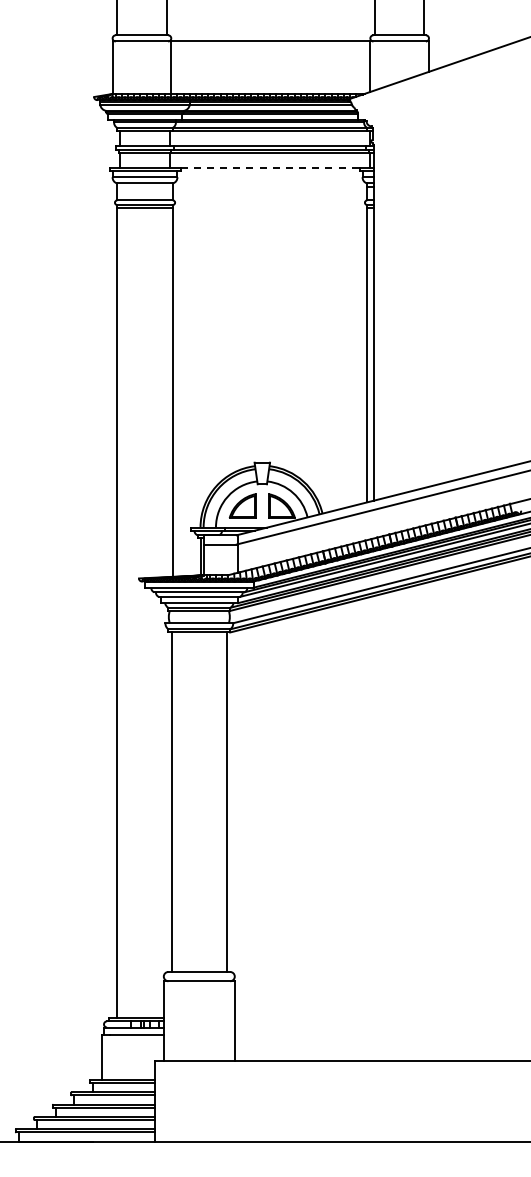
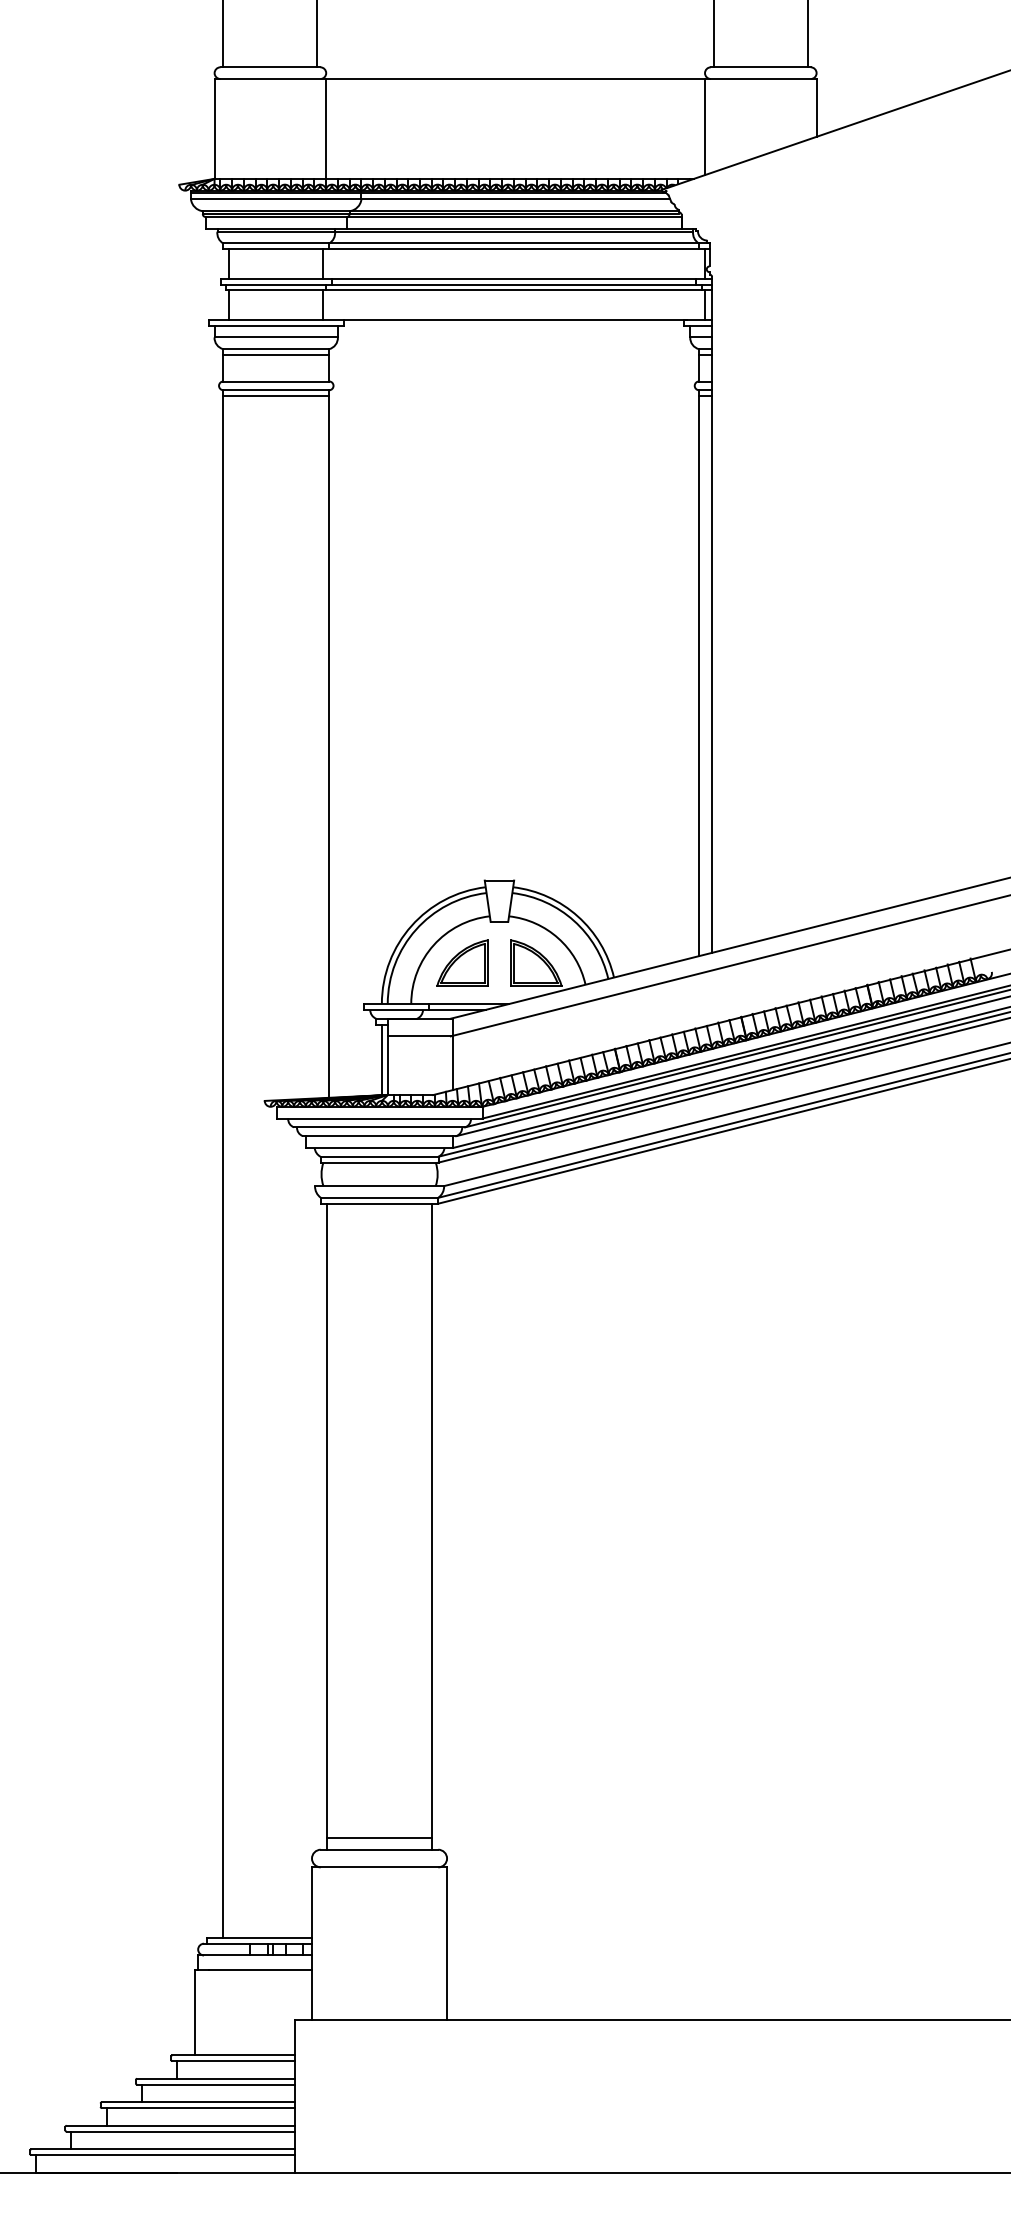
line: (271, 168) -> (516, 320), dashed -> solid
line: (144, 186) -> (275, 354), added
line: (199, 965) -> (379, 1837), added

